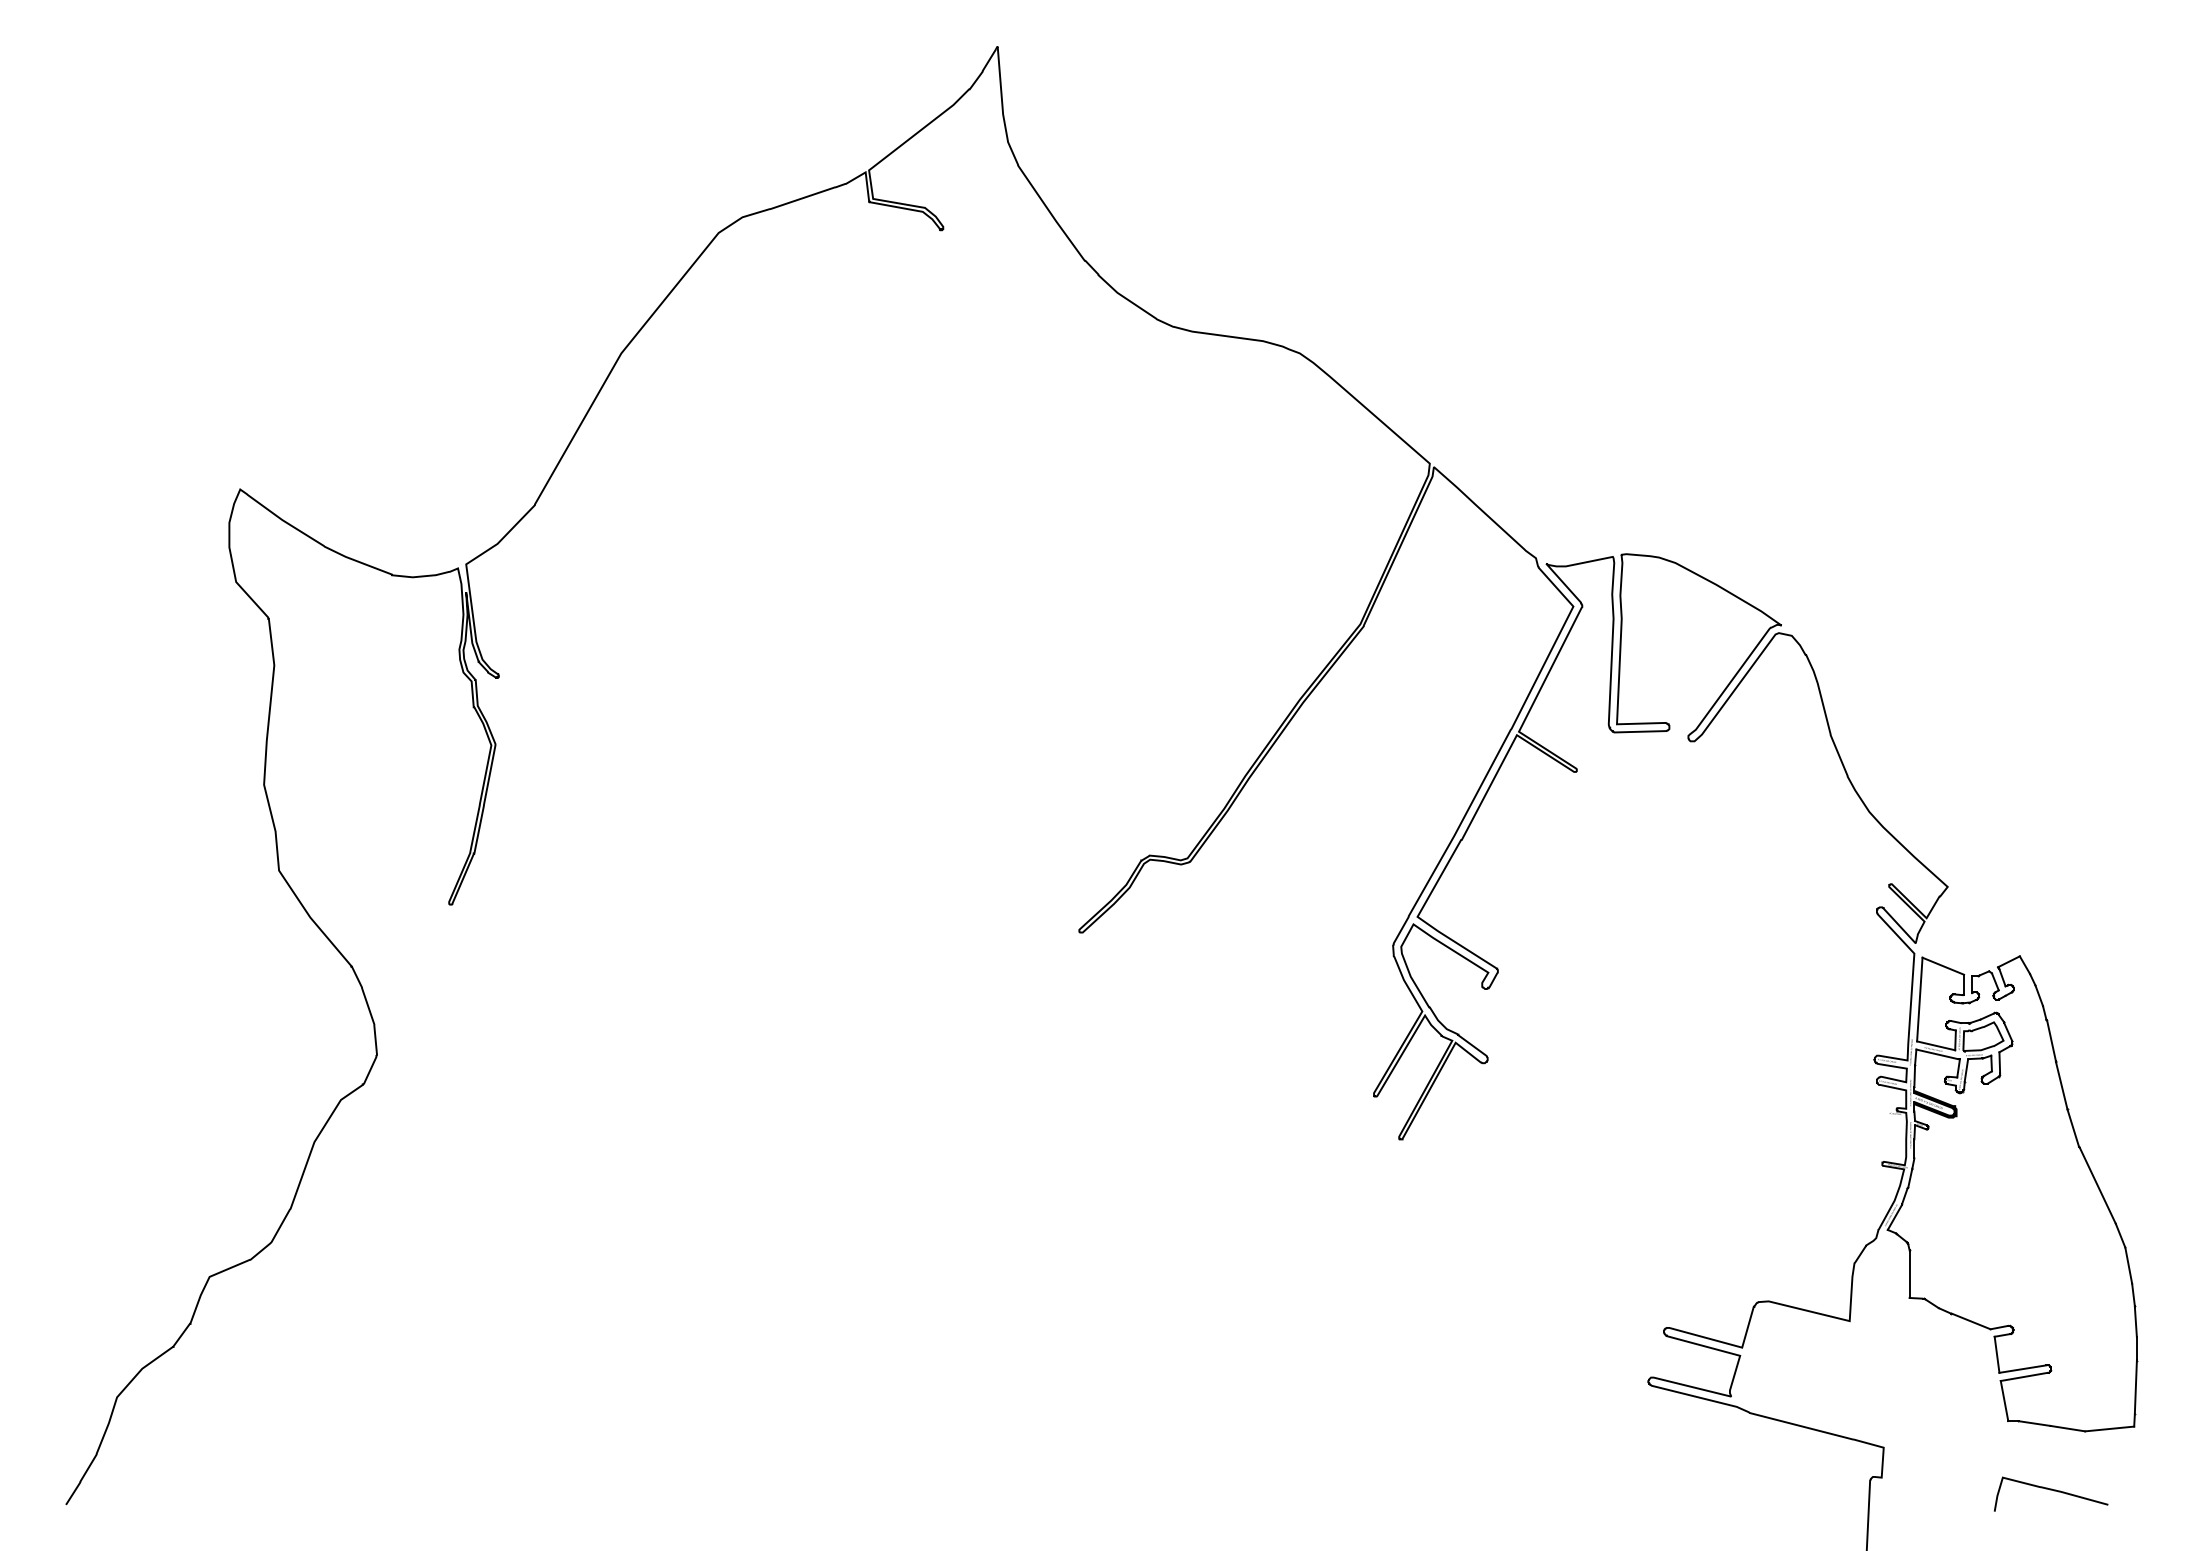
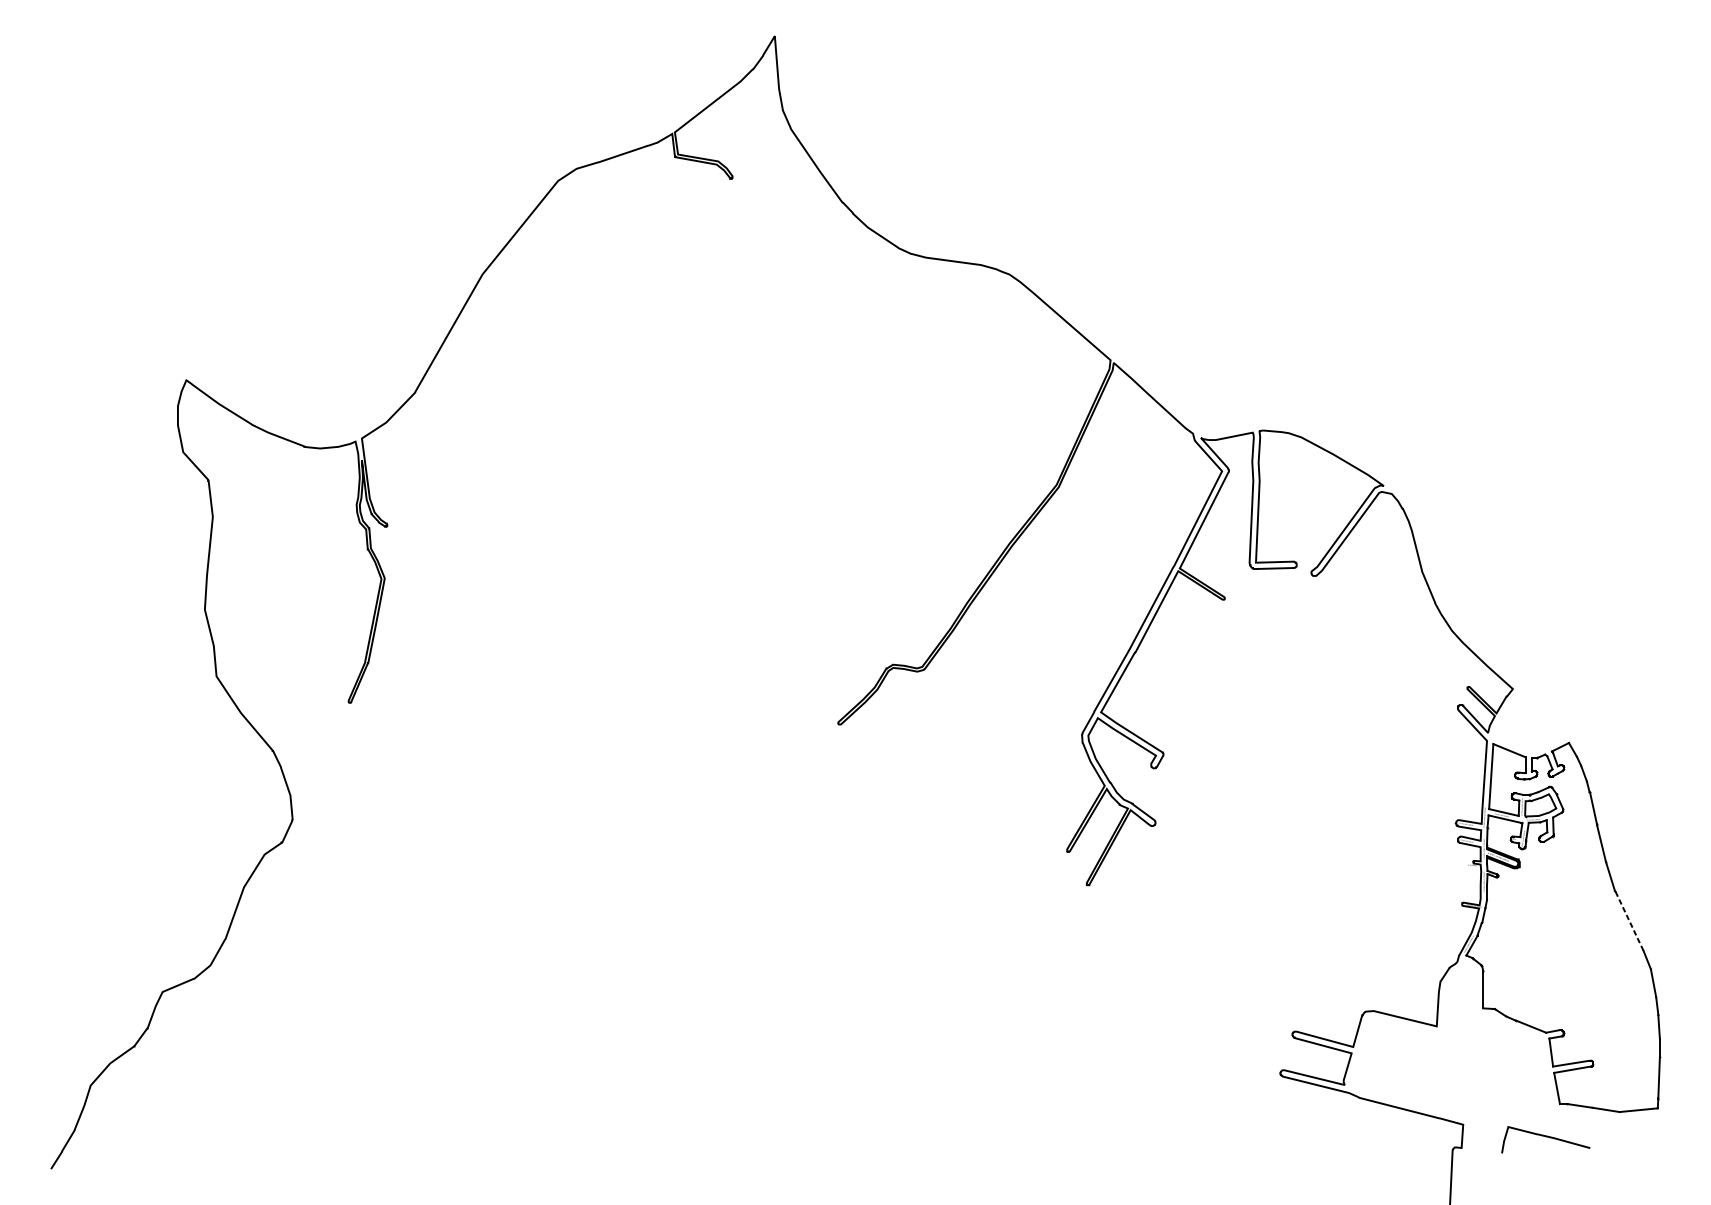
line: (2097, 1185) -> (1629, 921), solid -> dashed
curve: (2051, 1490) -> (1546, 1137), moved

